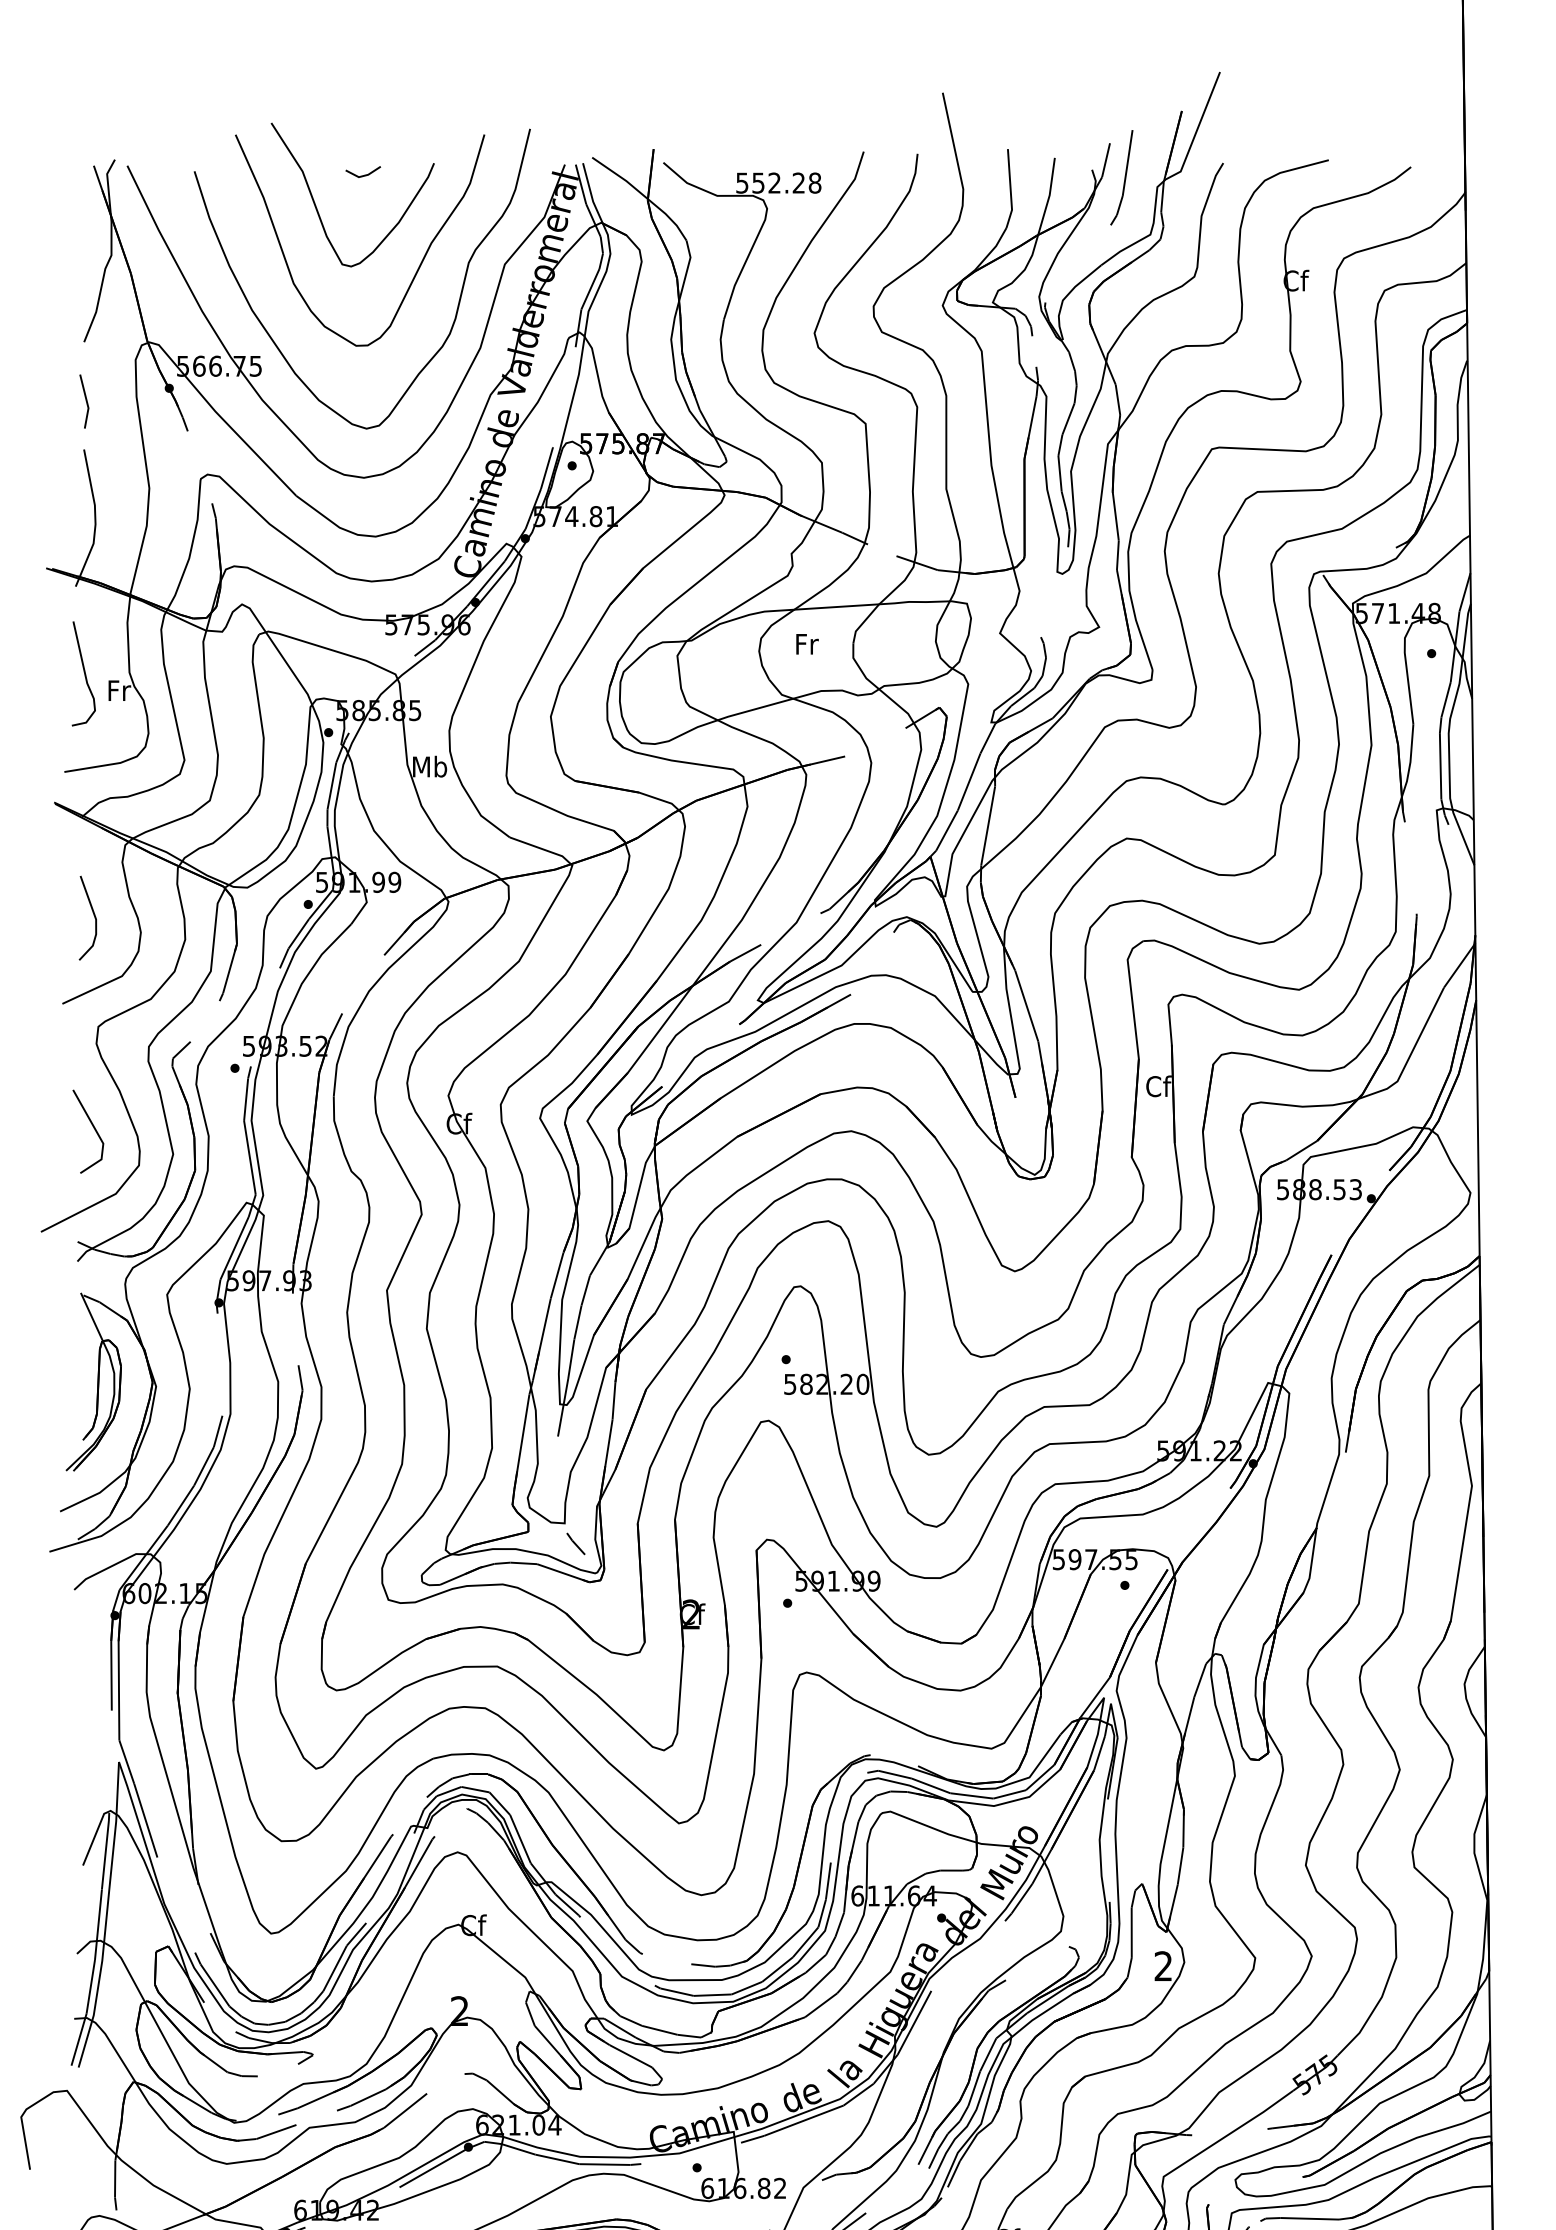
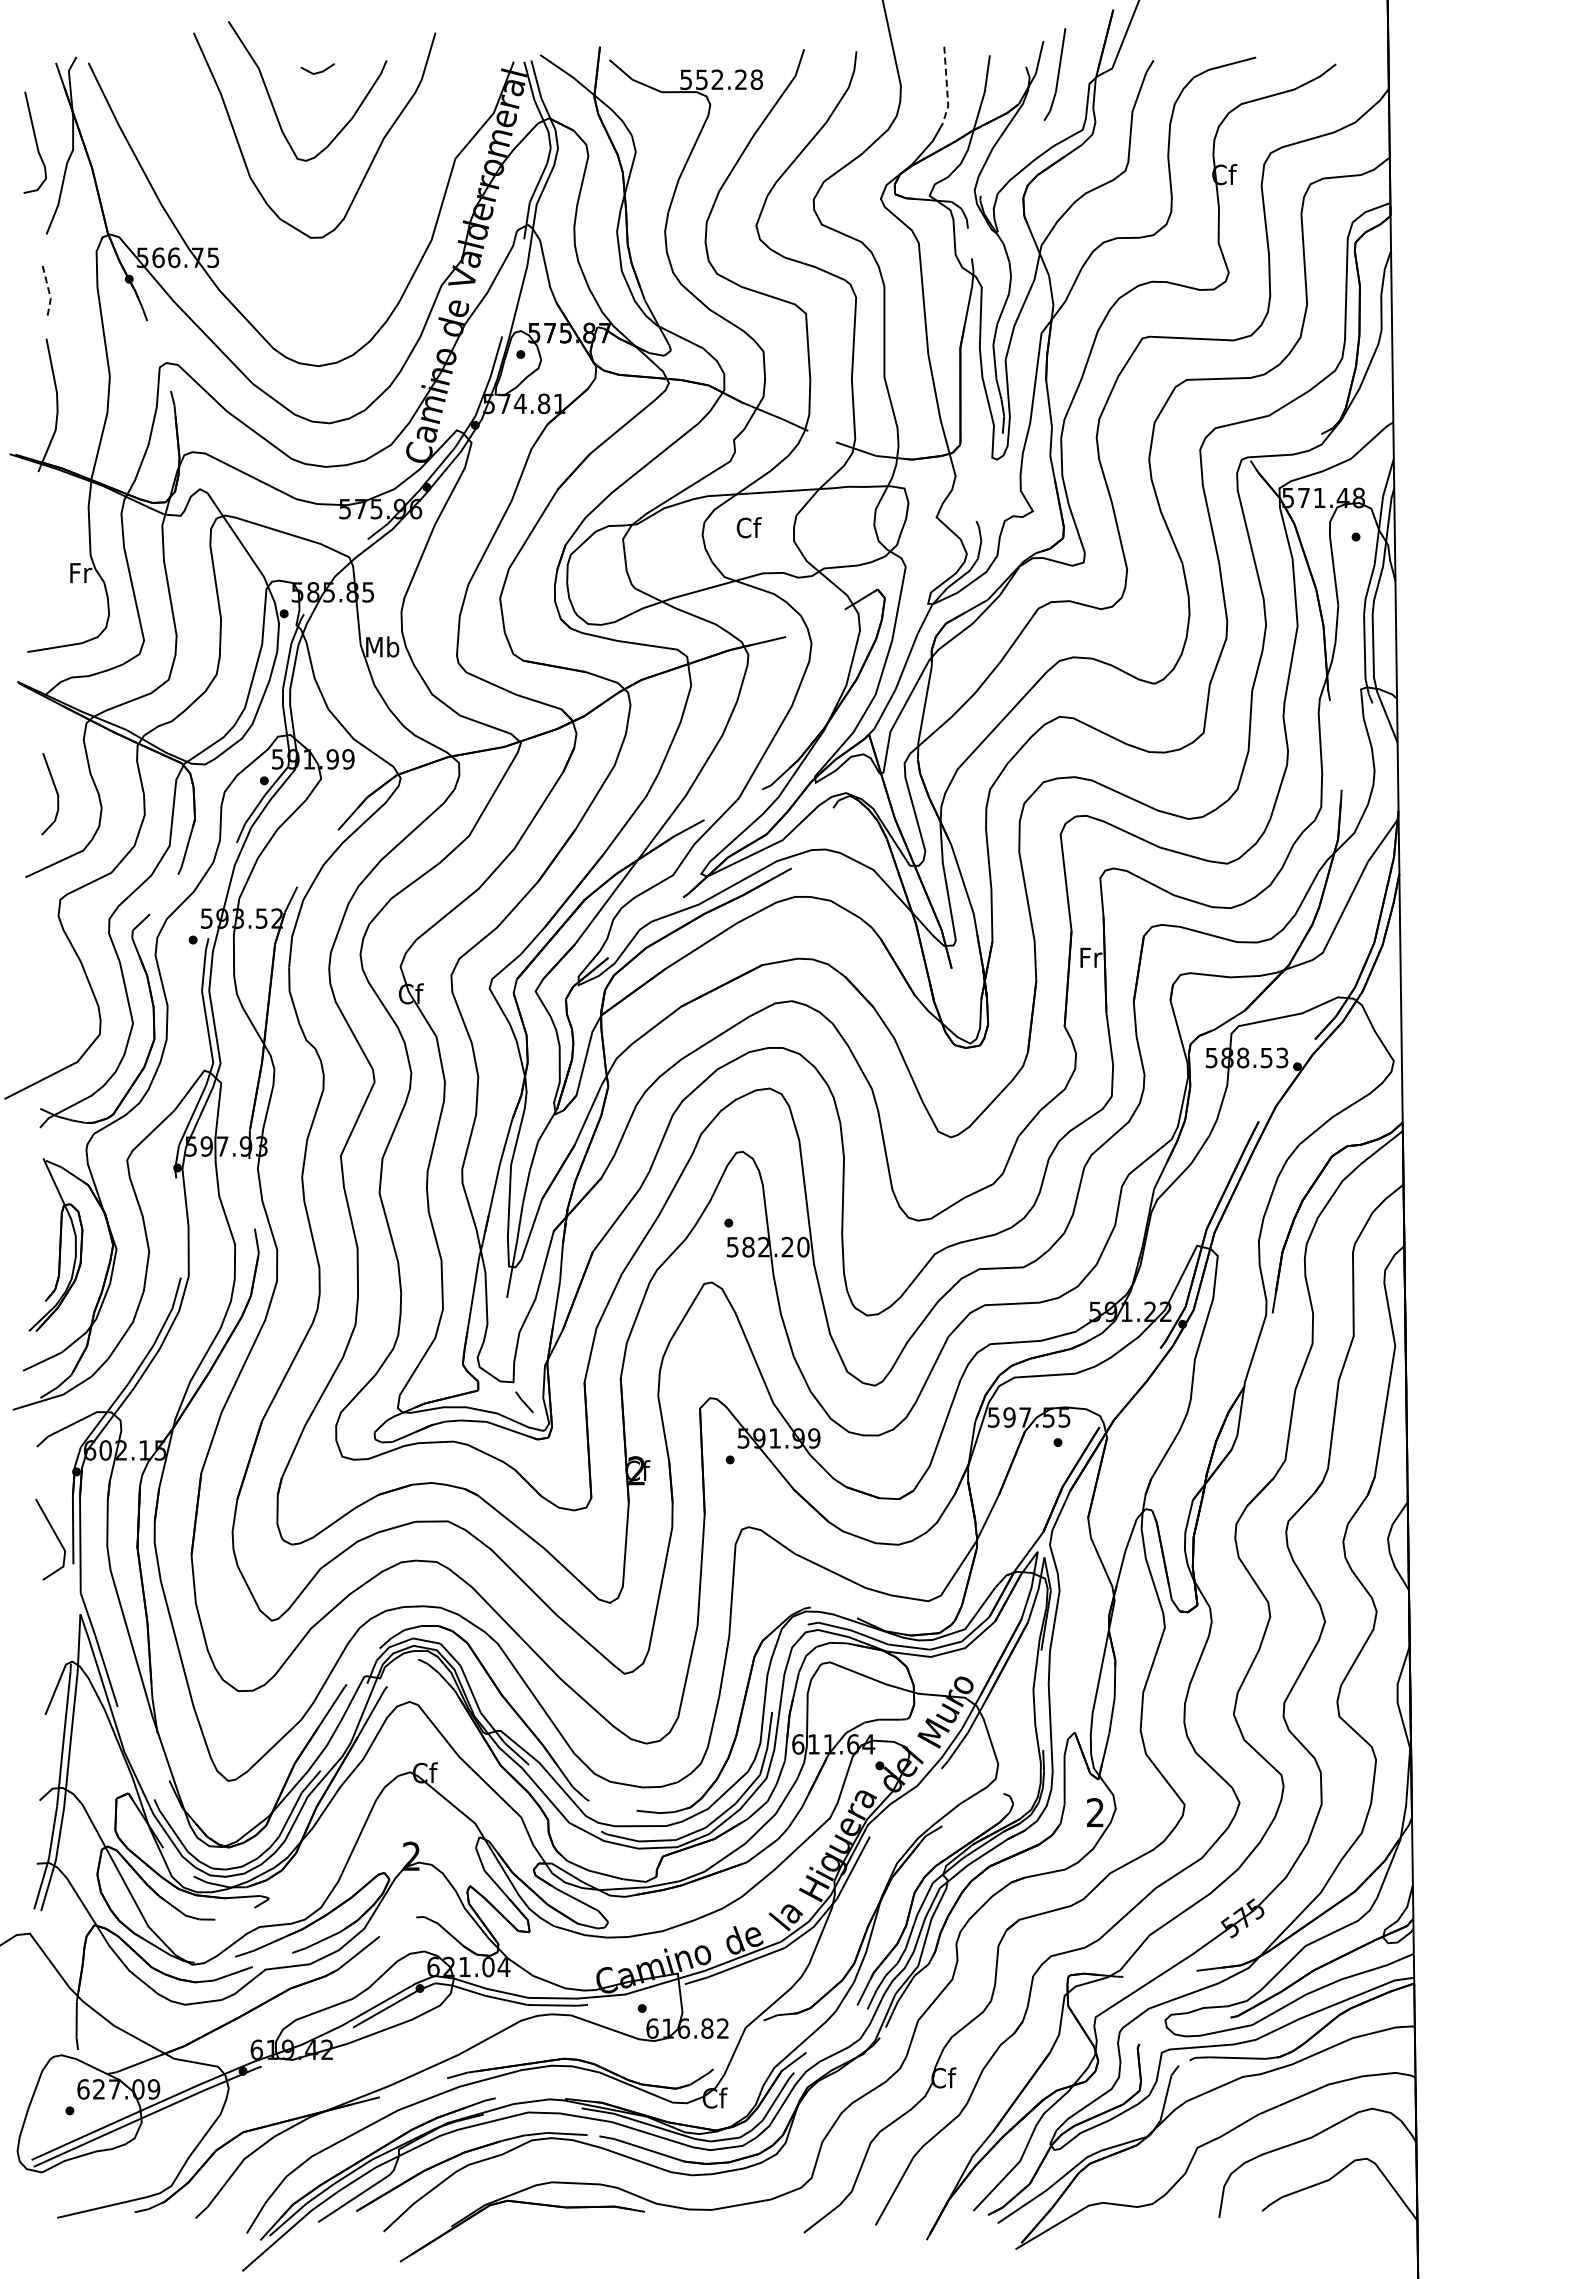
line: (1010, 190) -> (946, 86), solid -> dashed
curve: (457, 304) -> (409, 197), removed
line: (87, 401) -> (49, 292), solid -> dashed
text: (806, 643) -> (748, 527), Fr -> Cf
curve: (84, 673) -> (35, 142), moved
text: (1158, 1086) -> (1090, 957), Cf -> Fr
line: (93, 1128) -> (55, 1536), moved

